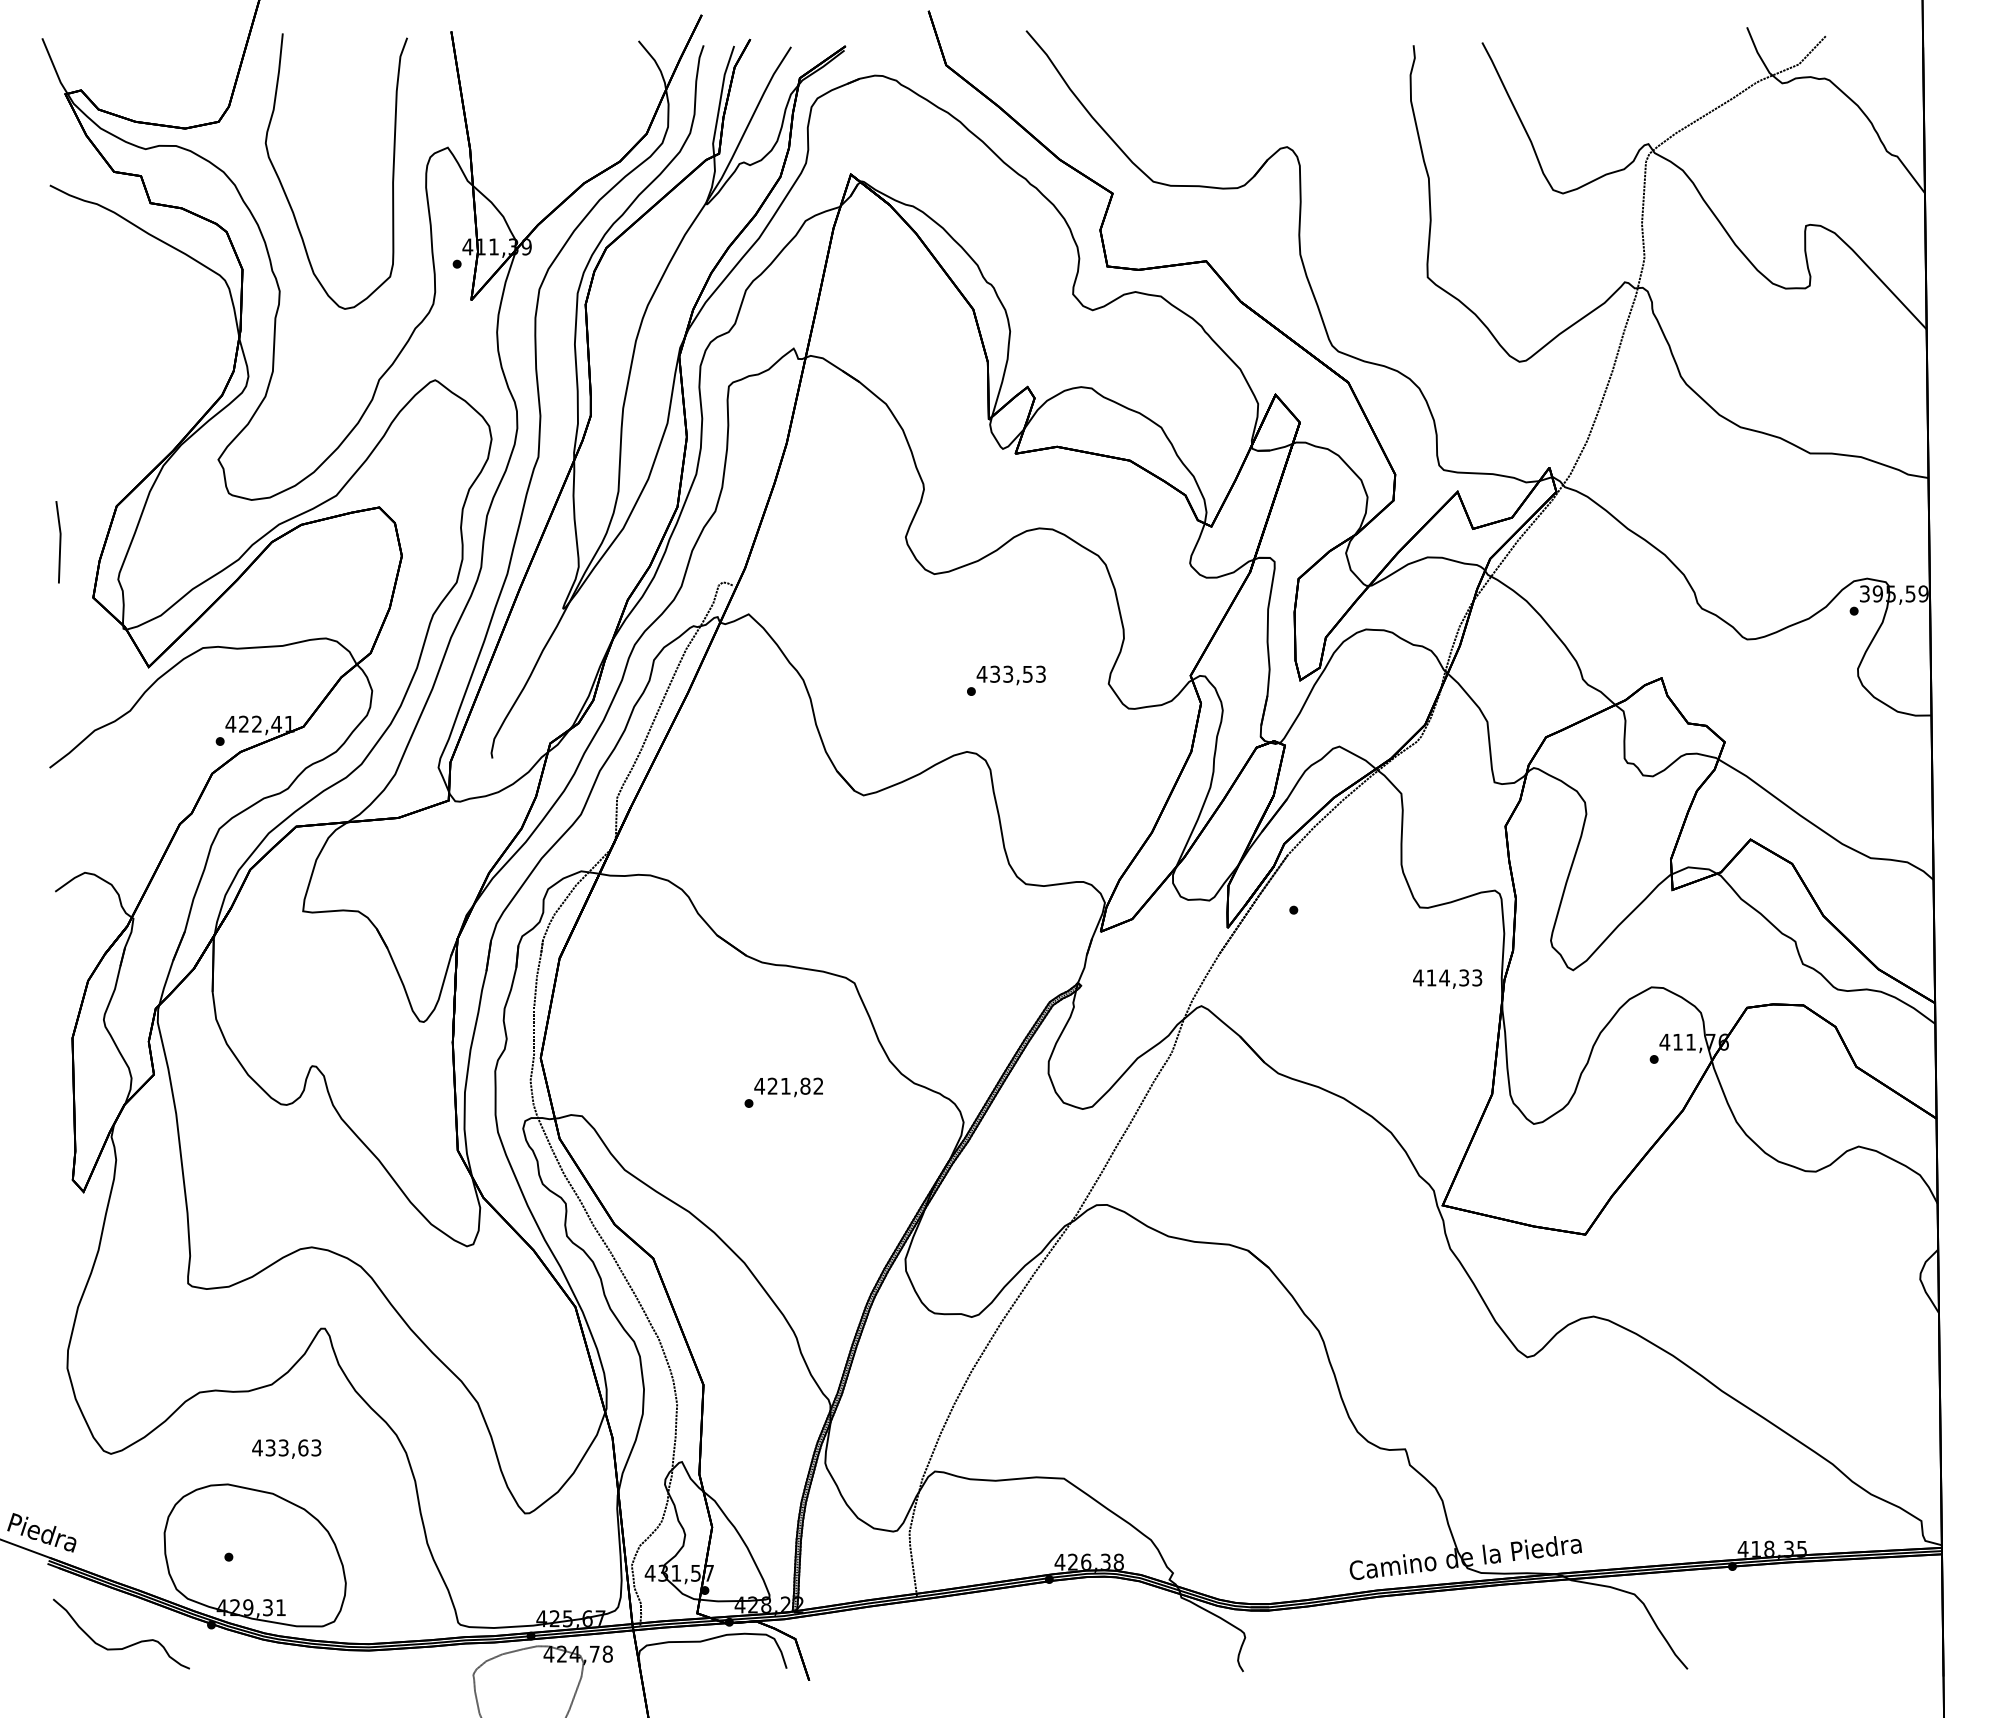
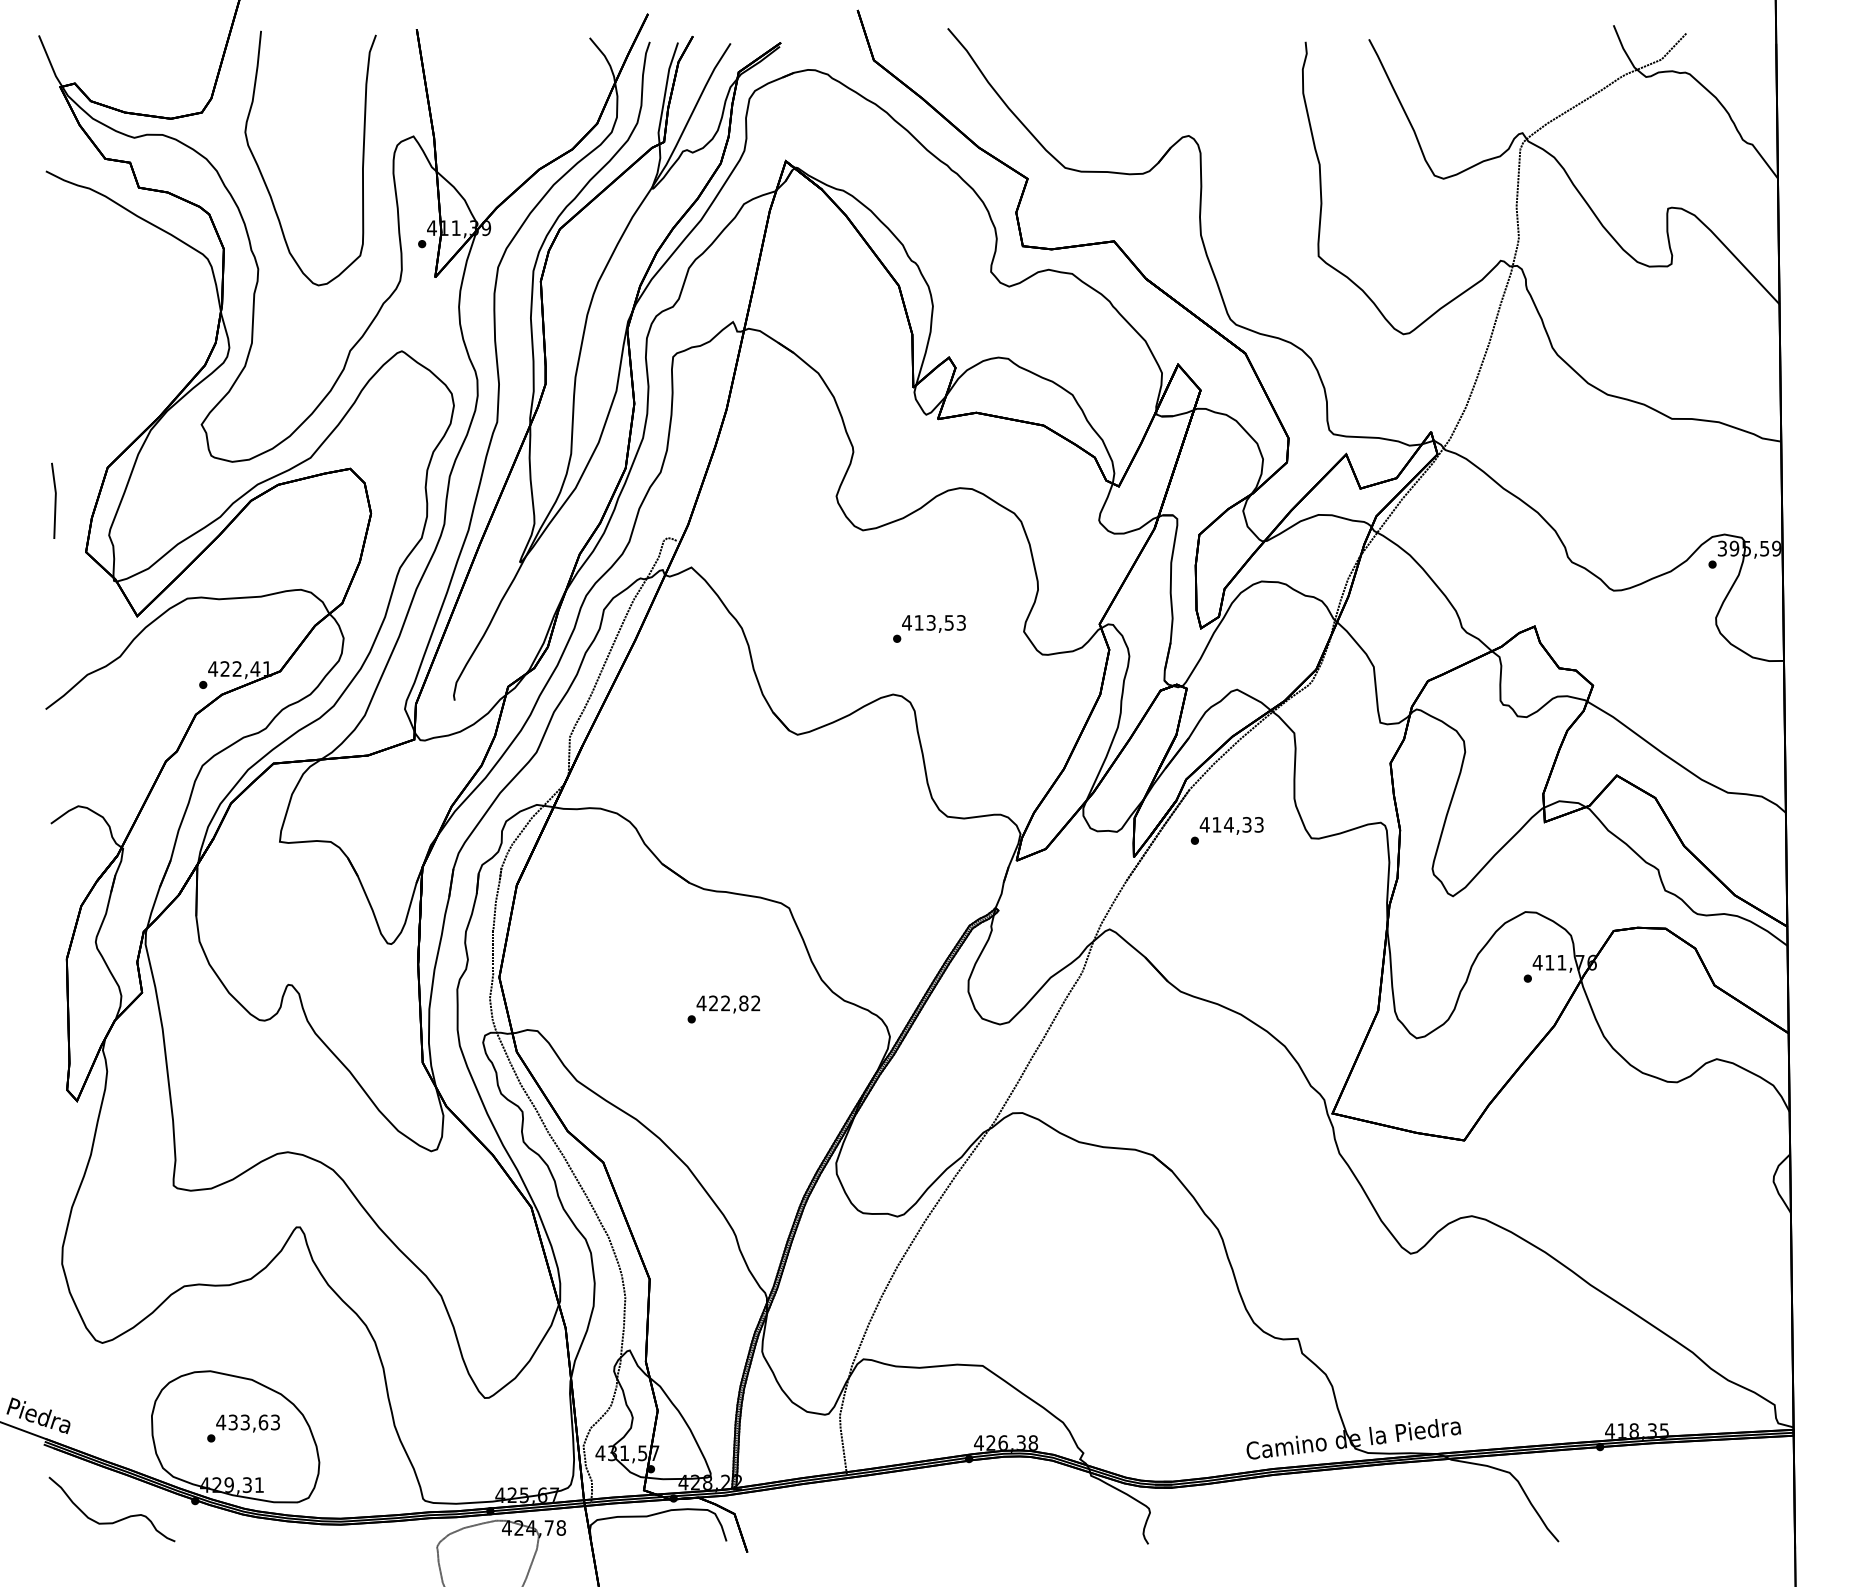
text: (994, 673) -> (918, 622), 433,53 -> 413,53
text: (1447, 978) -> (1231, 825), moved
text: (785, 1085) -> (725, 1002), 421,82 -> 422,82
text: (286, 1448) -> (247, 1423), moved

